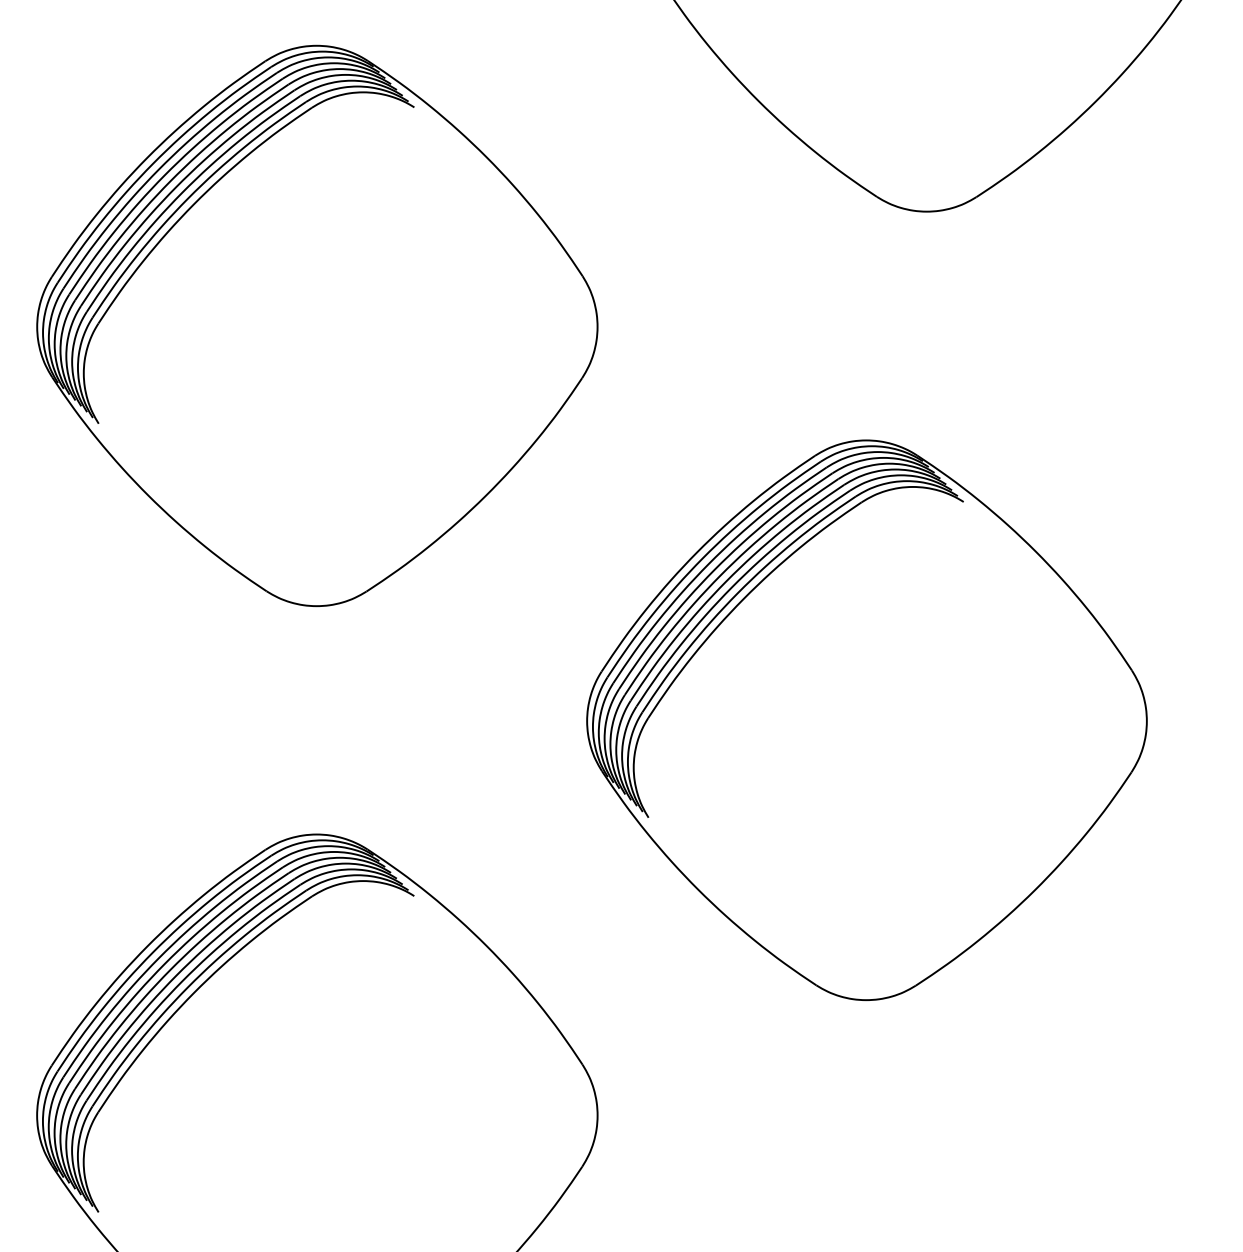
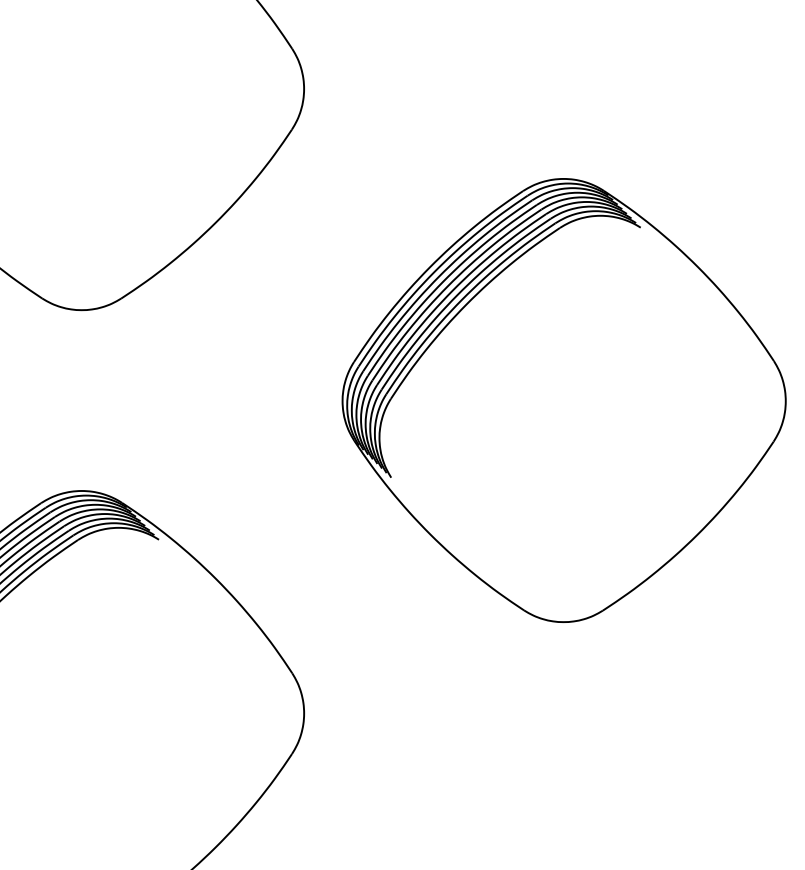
part: (866, 719) -> (563, 399), moved

